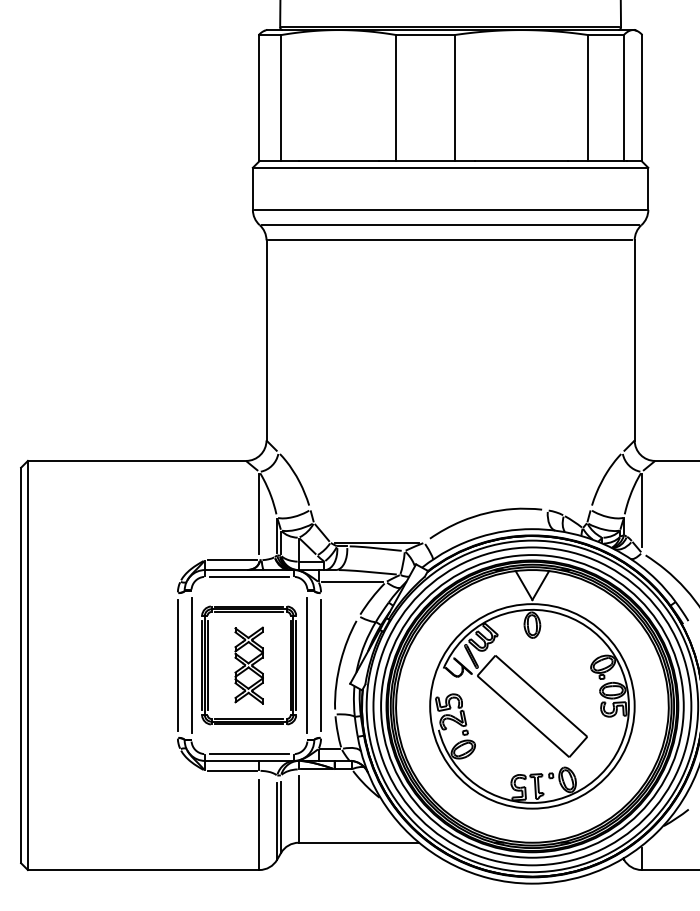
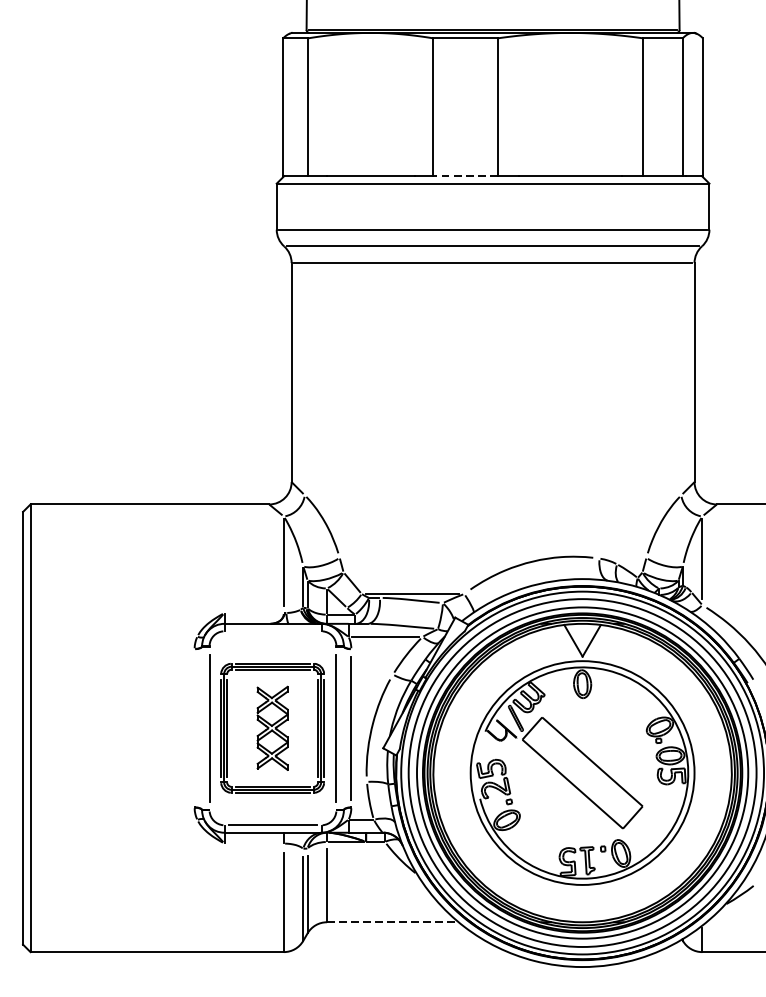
line: (424, 160) -> (464, 175), solid -> dashed
line: (231, 560) -> (253, 613), removed
line: (249, 576) -> (273, 630), removed
line: (177, 665) -> (194, 728), removed
line: (231, 770) -> (253, 843), removed
line: (359, 842) -> (393, 921), solid -> dashed

